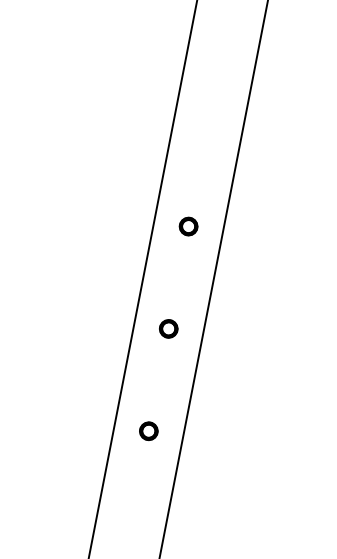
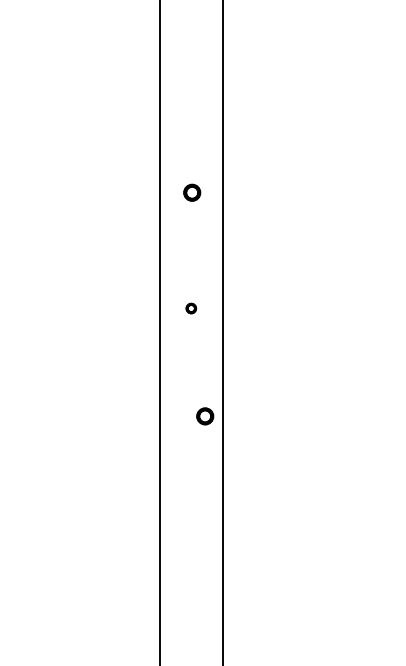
part: (188, 226) -> (192, 192), moved
part: (169, 328) -> (191, 308), size x0.6
part: (149, 431) -> (205, 416), moved

